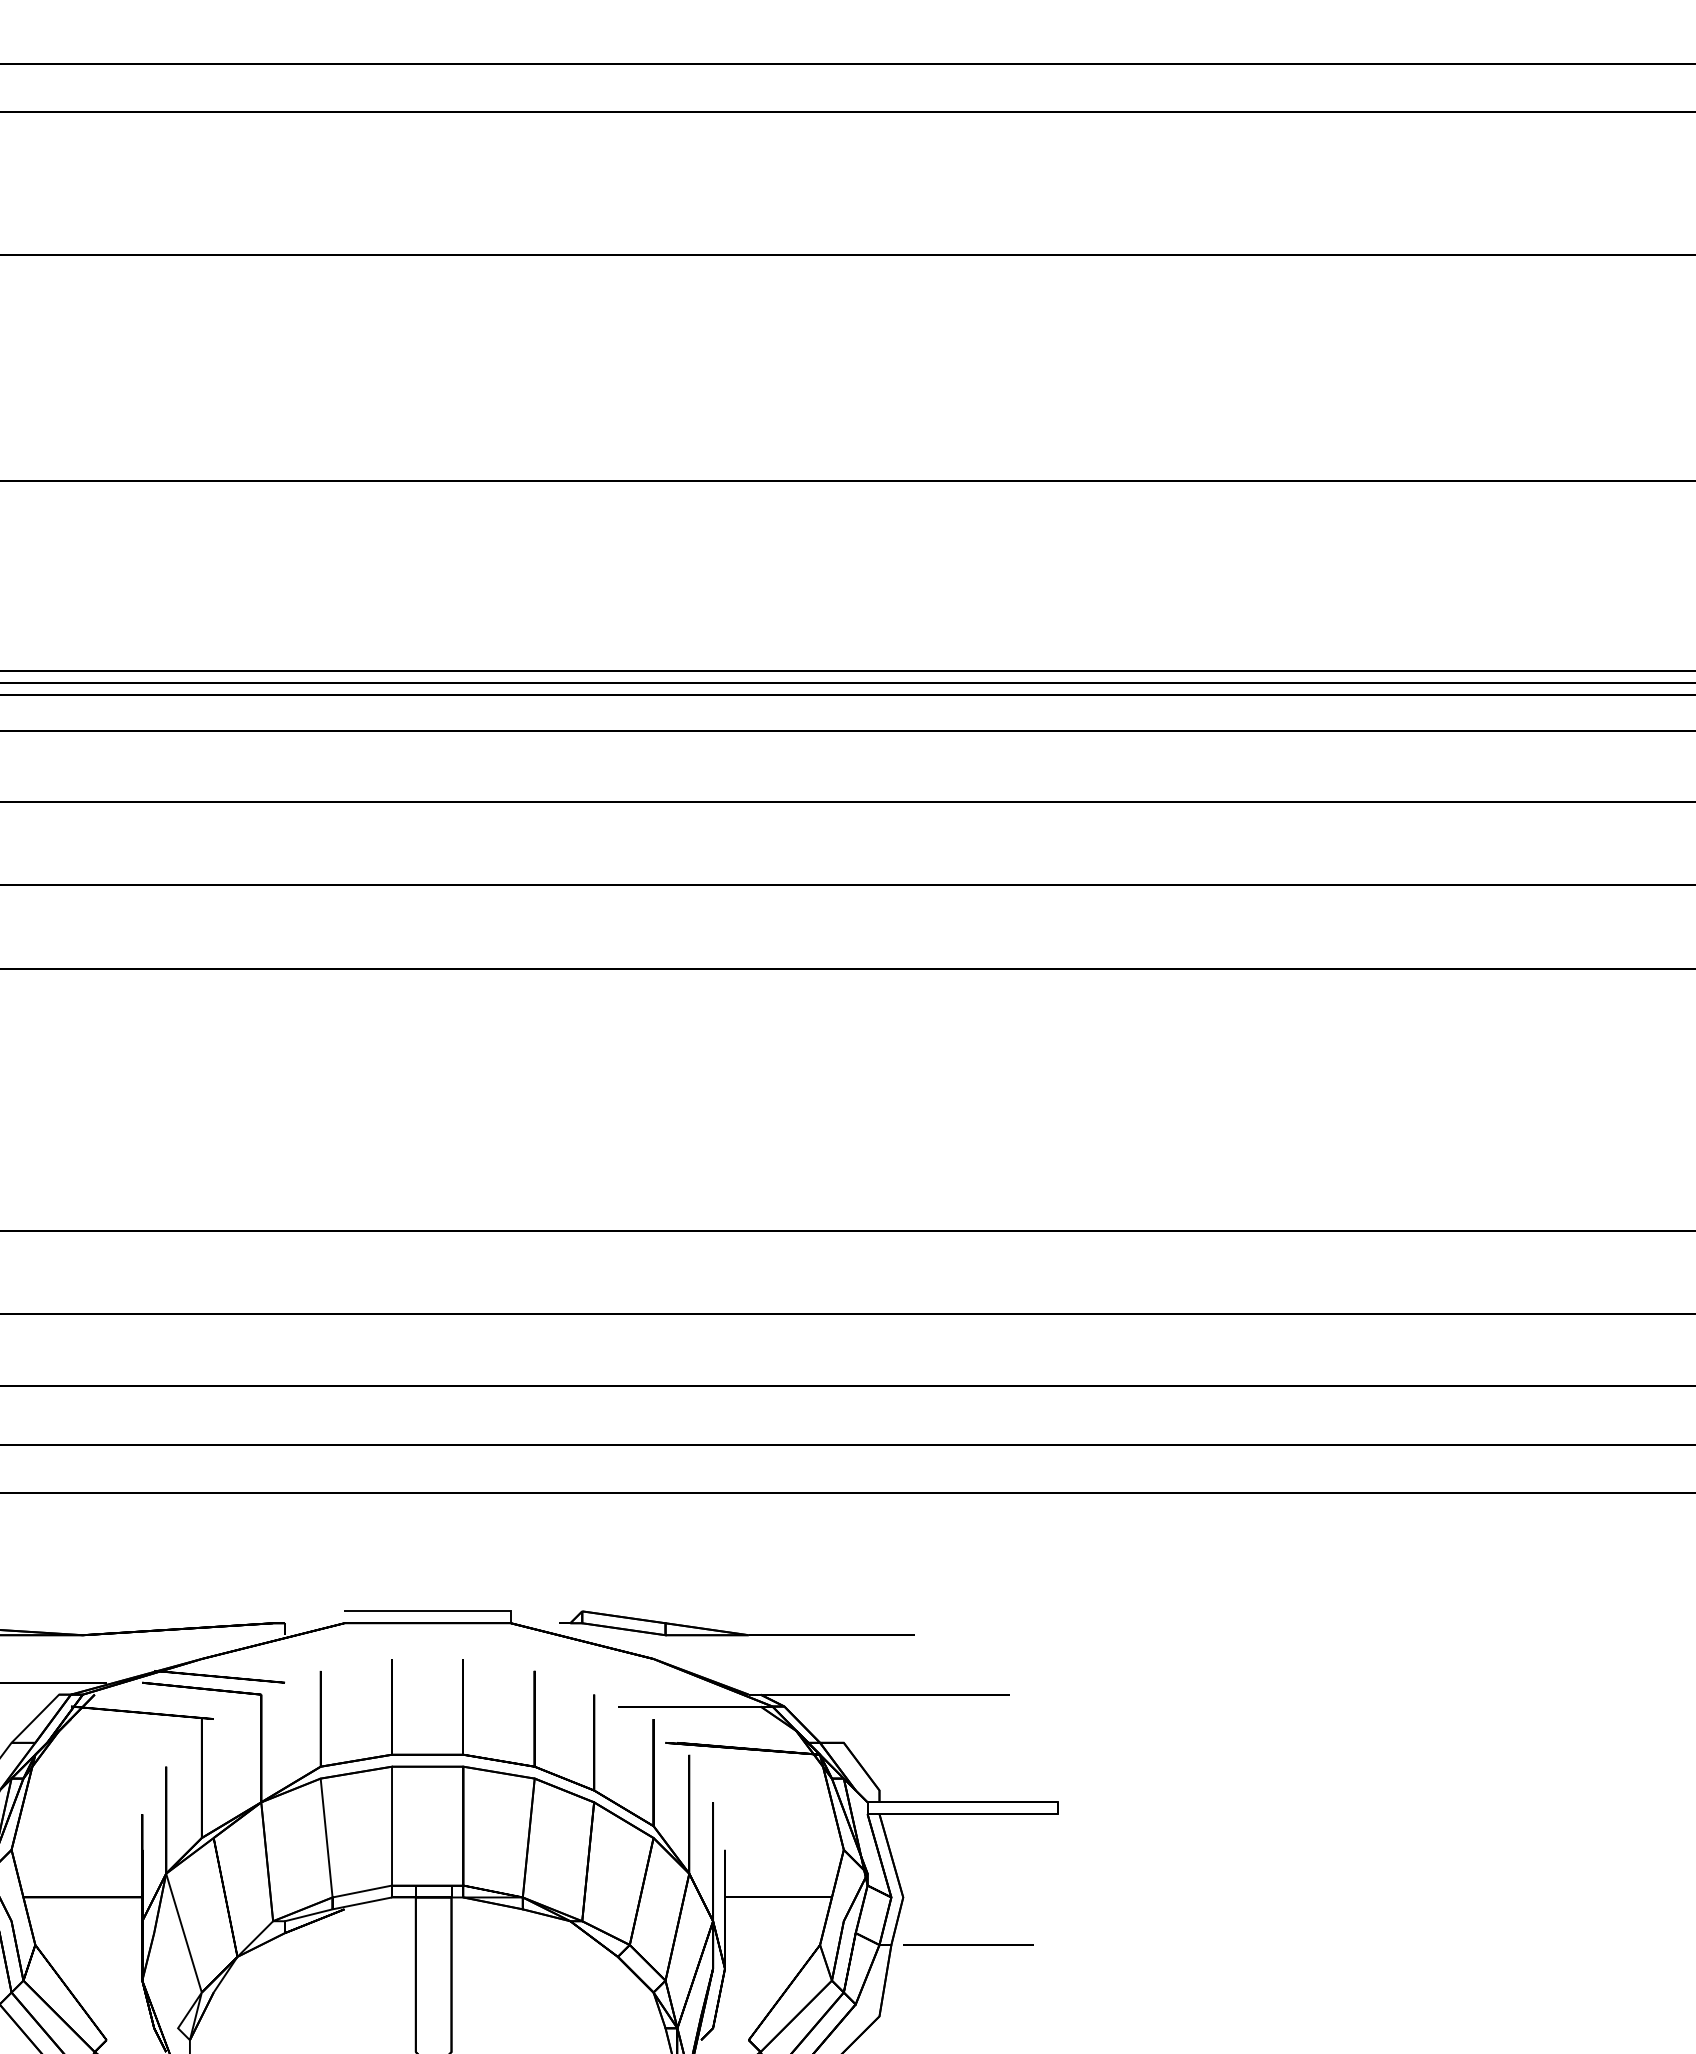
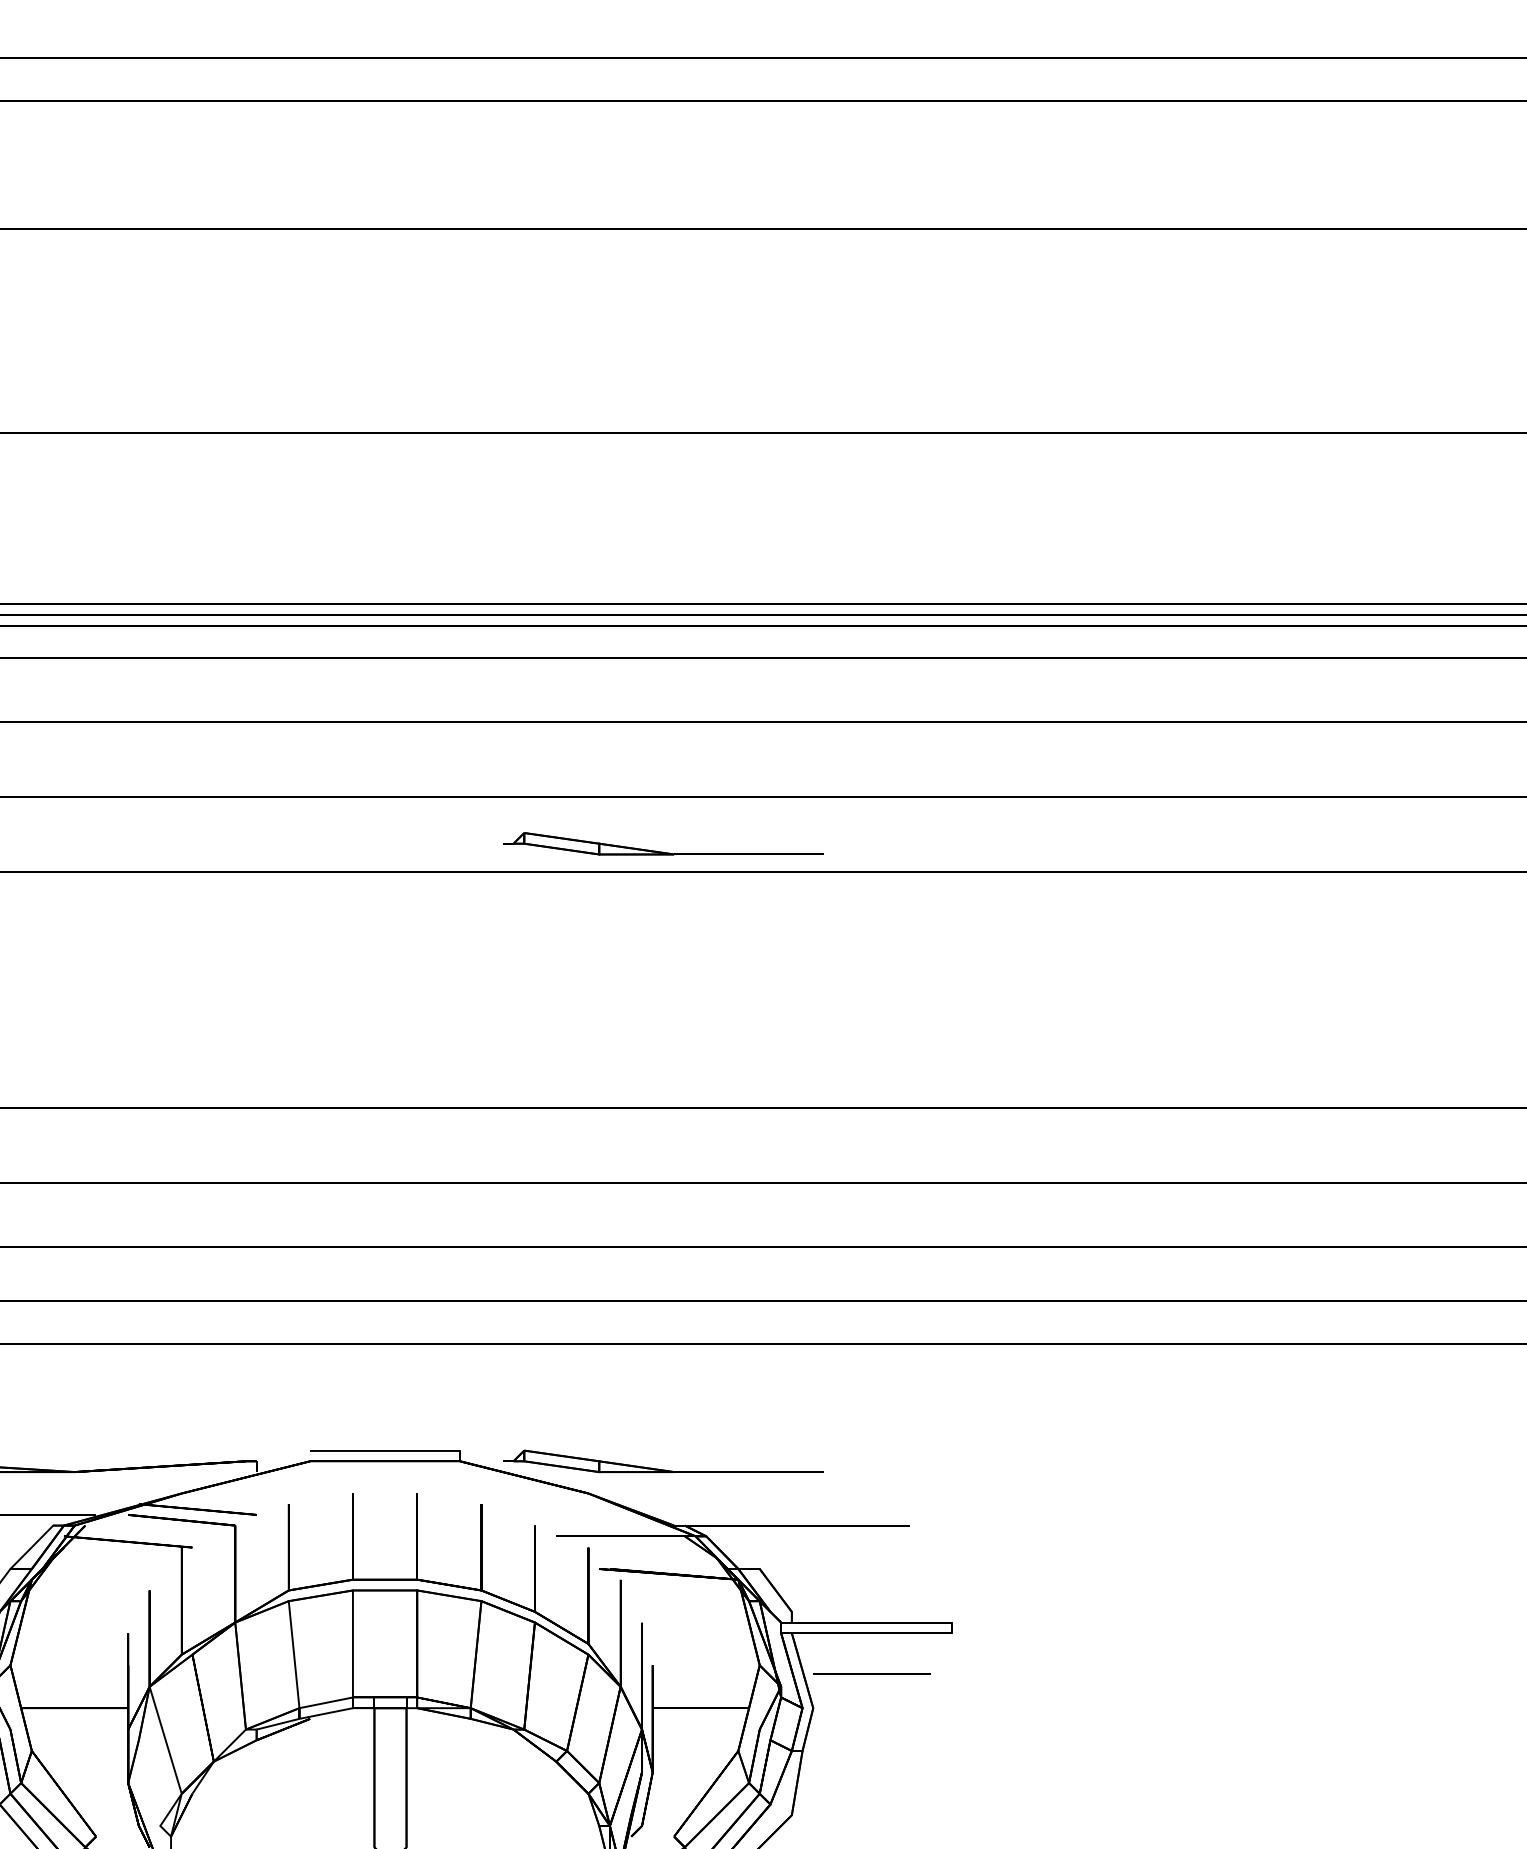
part: (732, 945) -> (659, 851), added
line: (968, 1944) -> (871, 1673), moved

